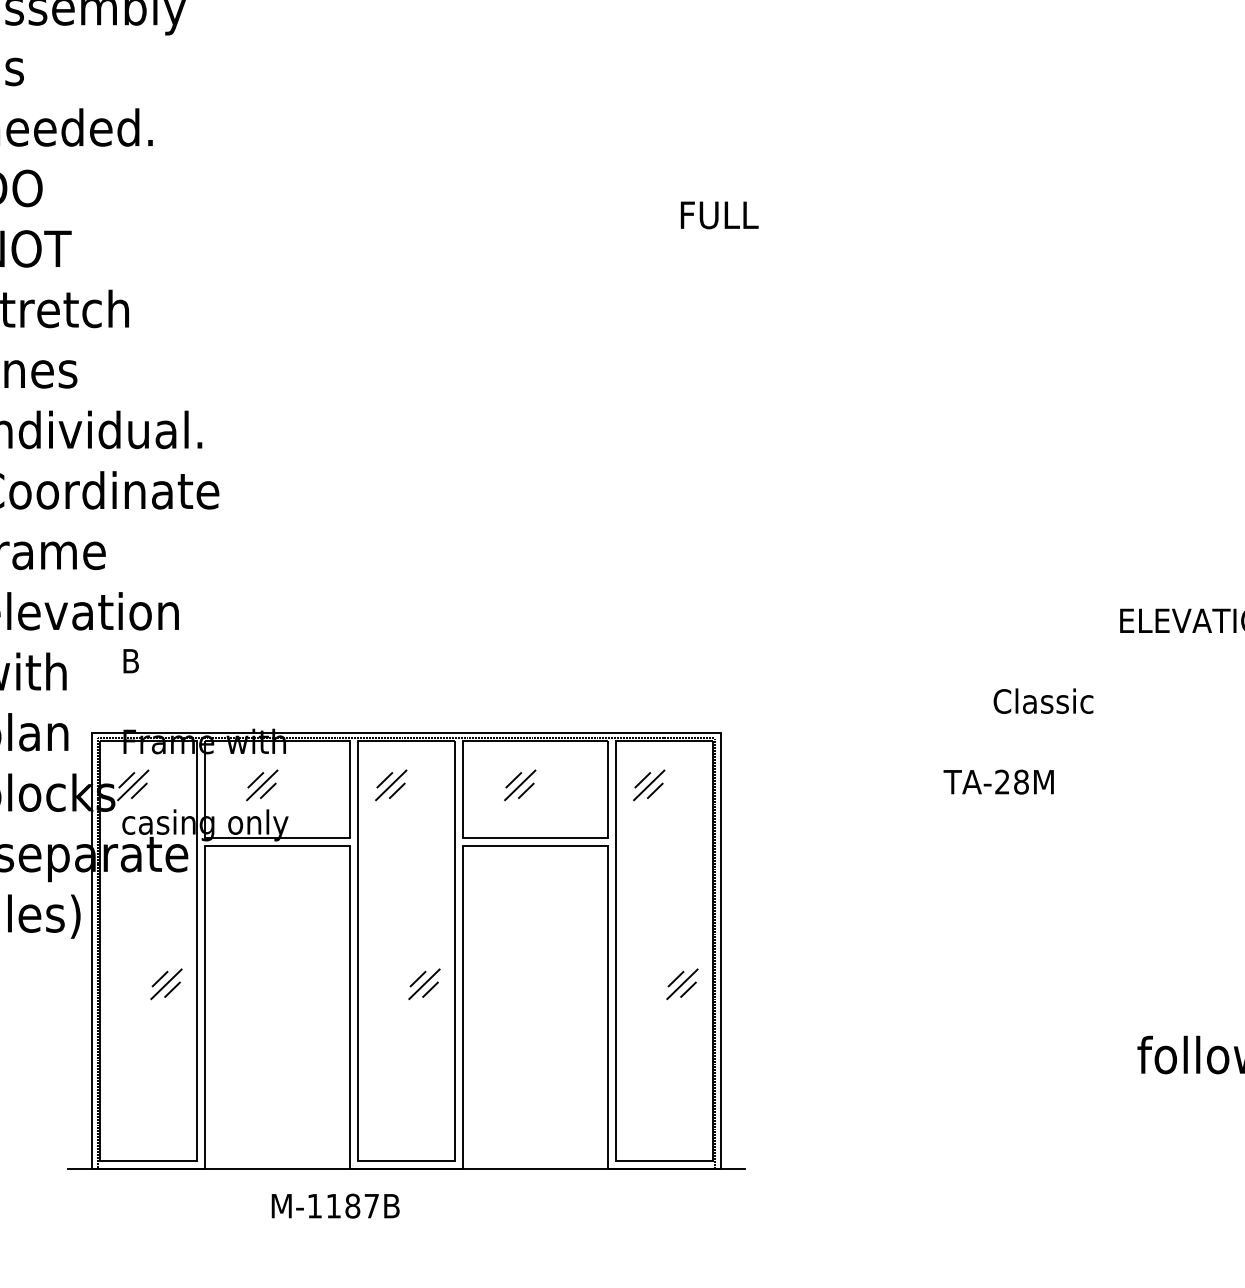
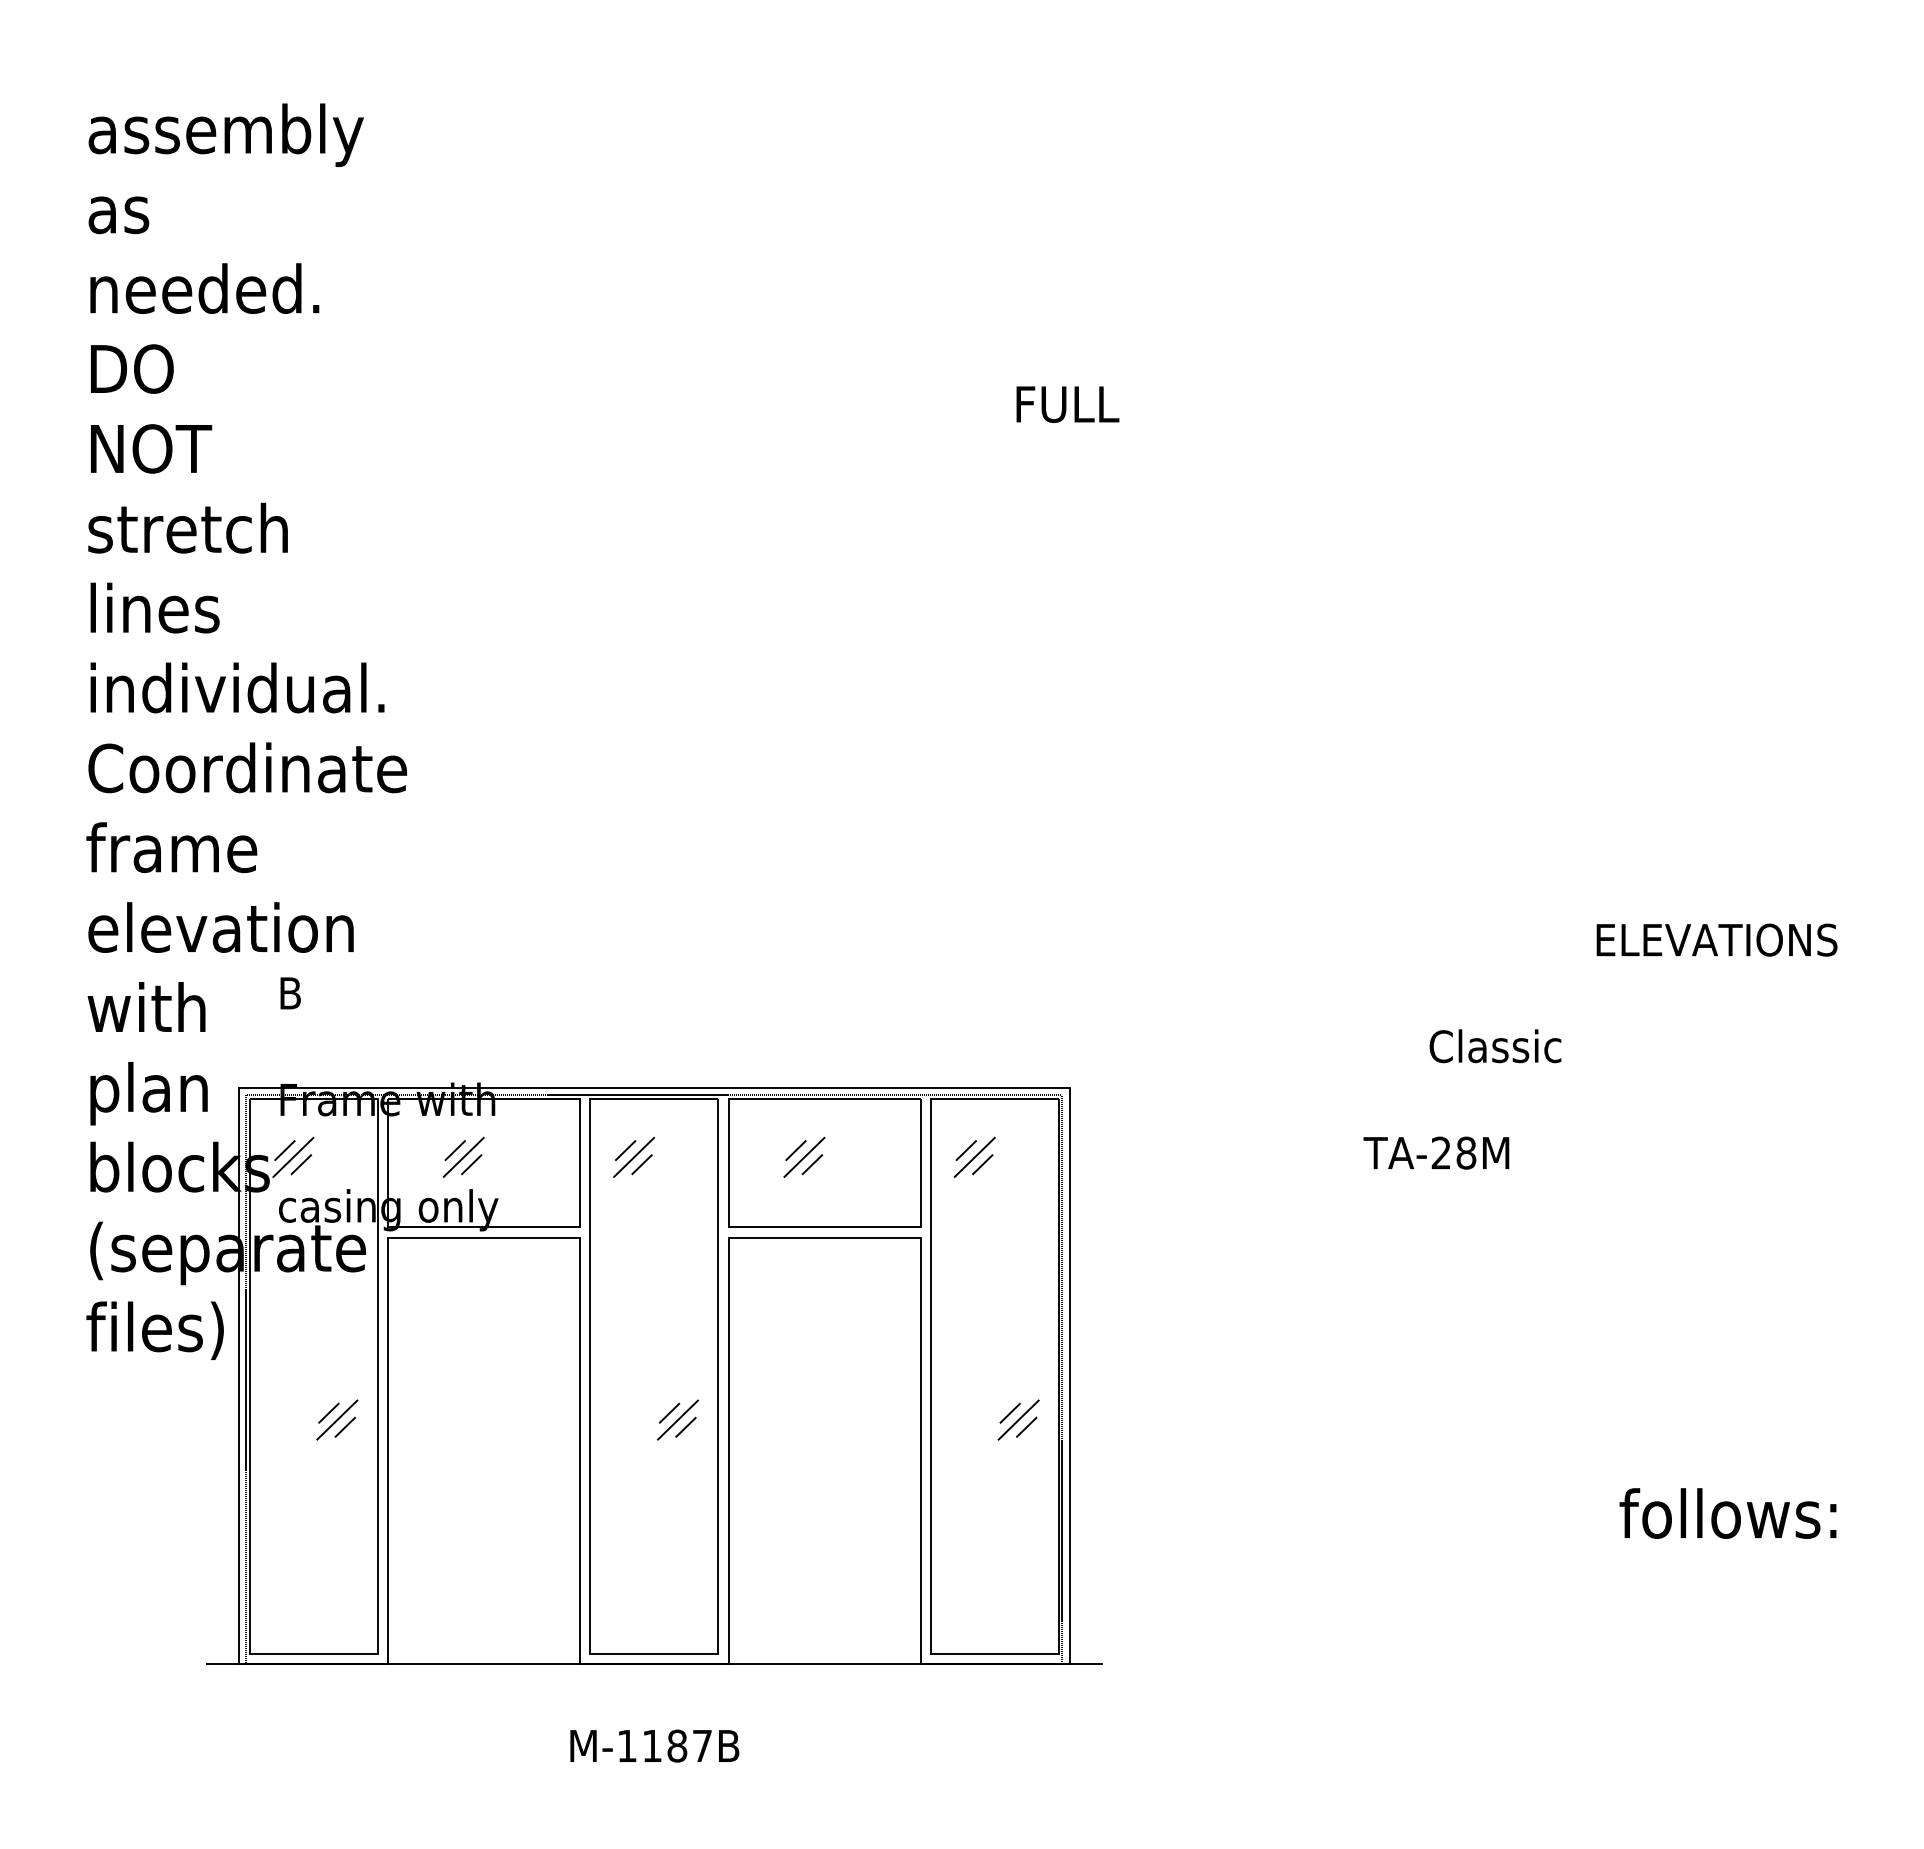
text: (335, 1205) -> (654, 1745), moved

